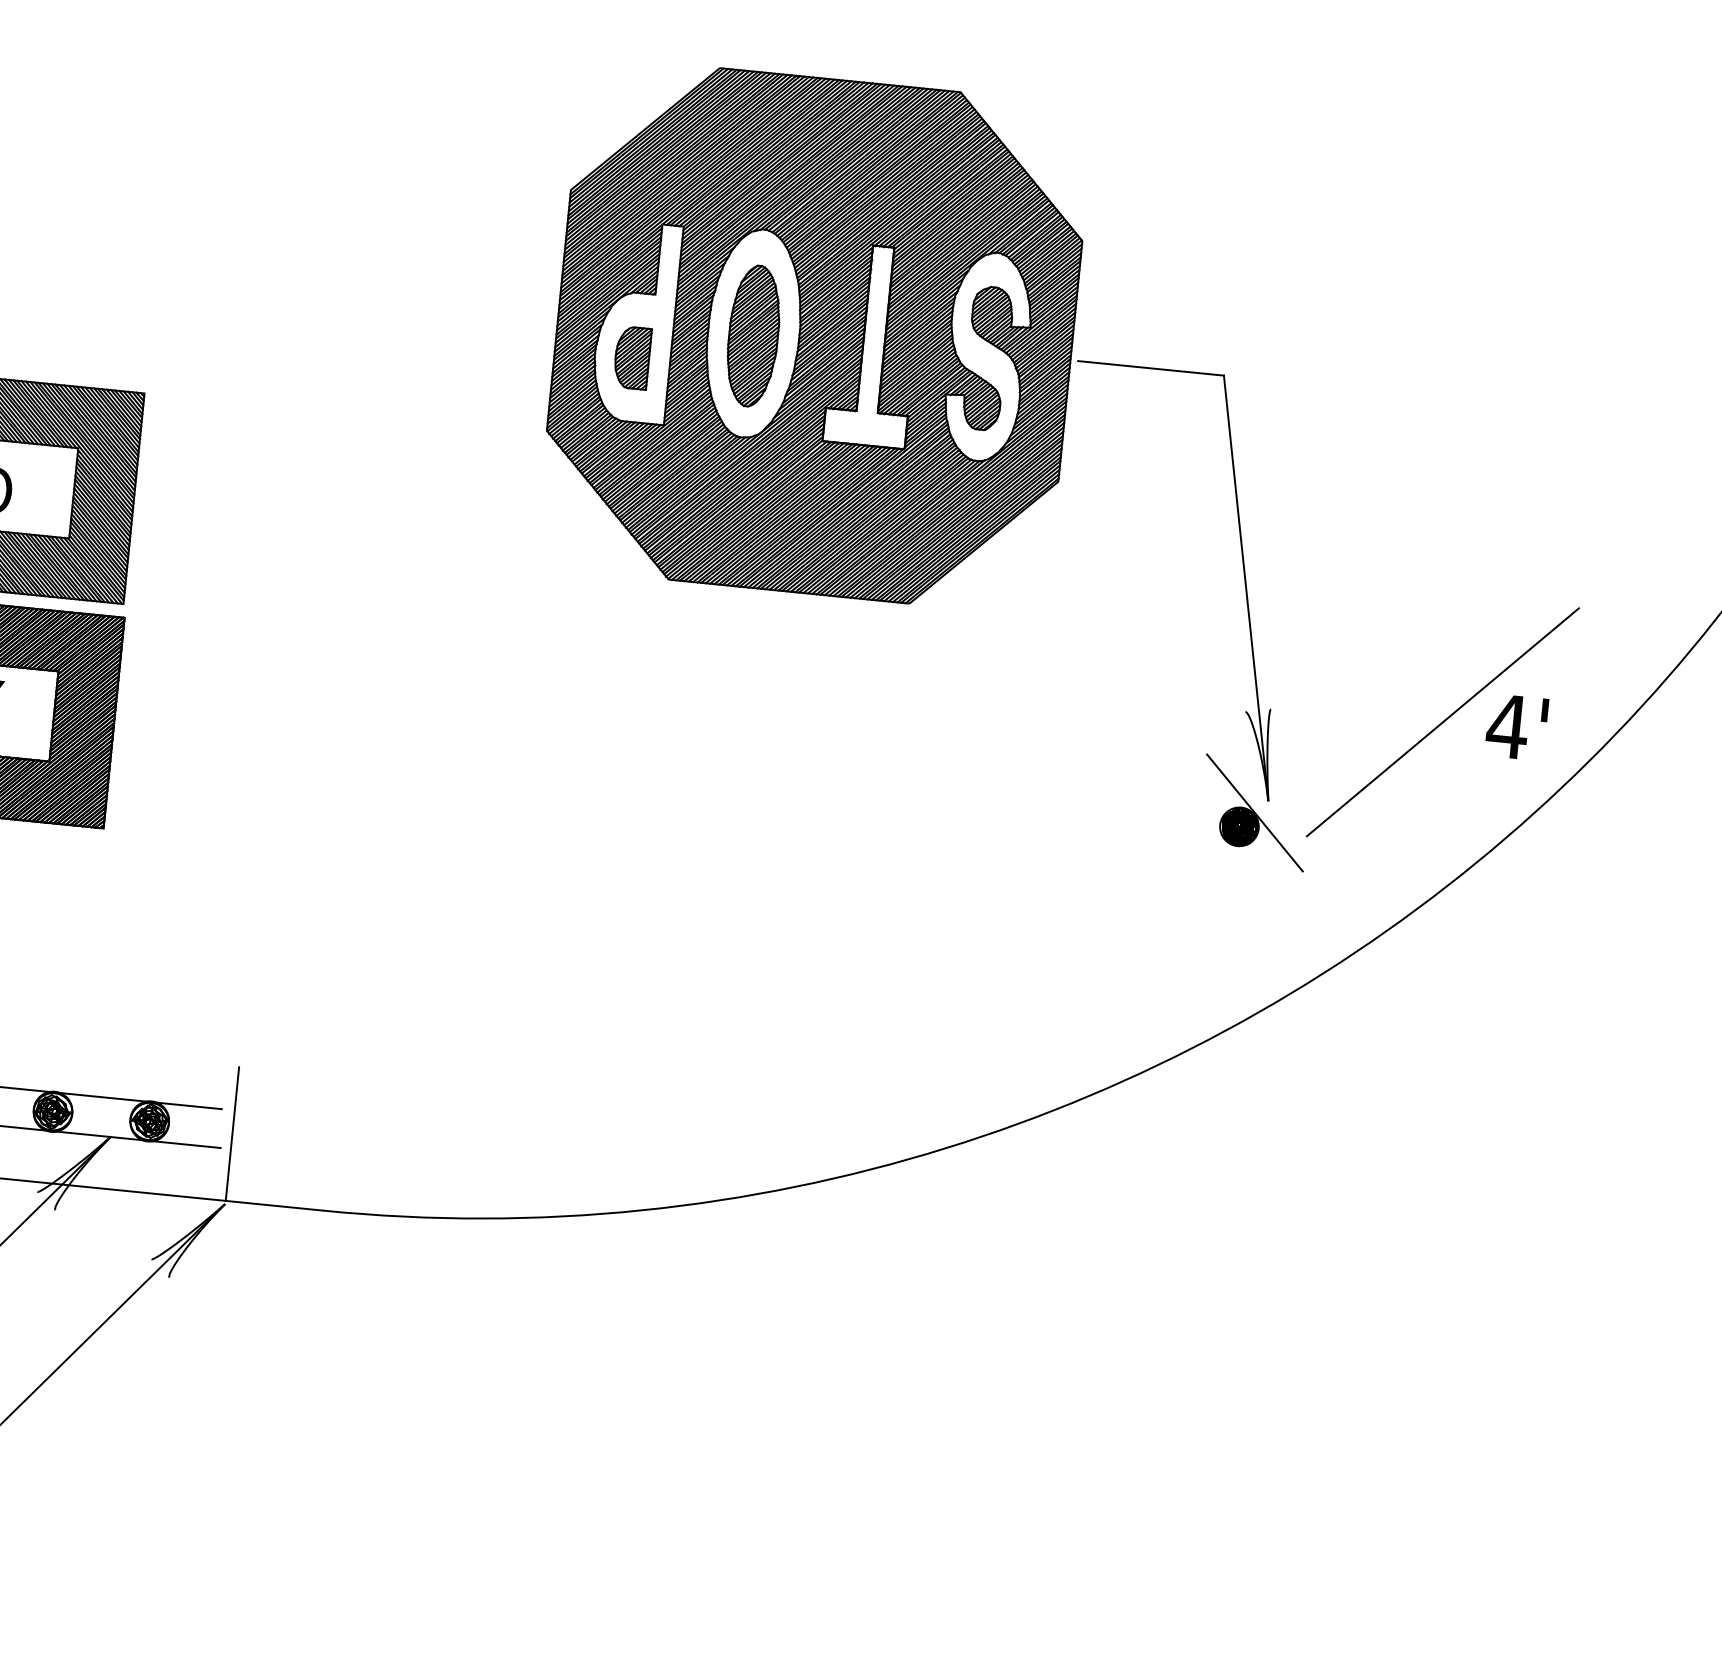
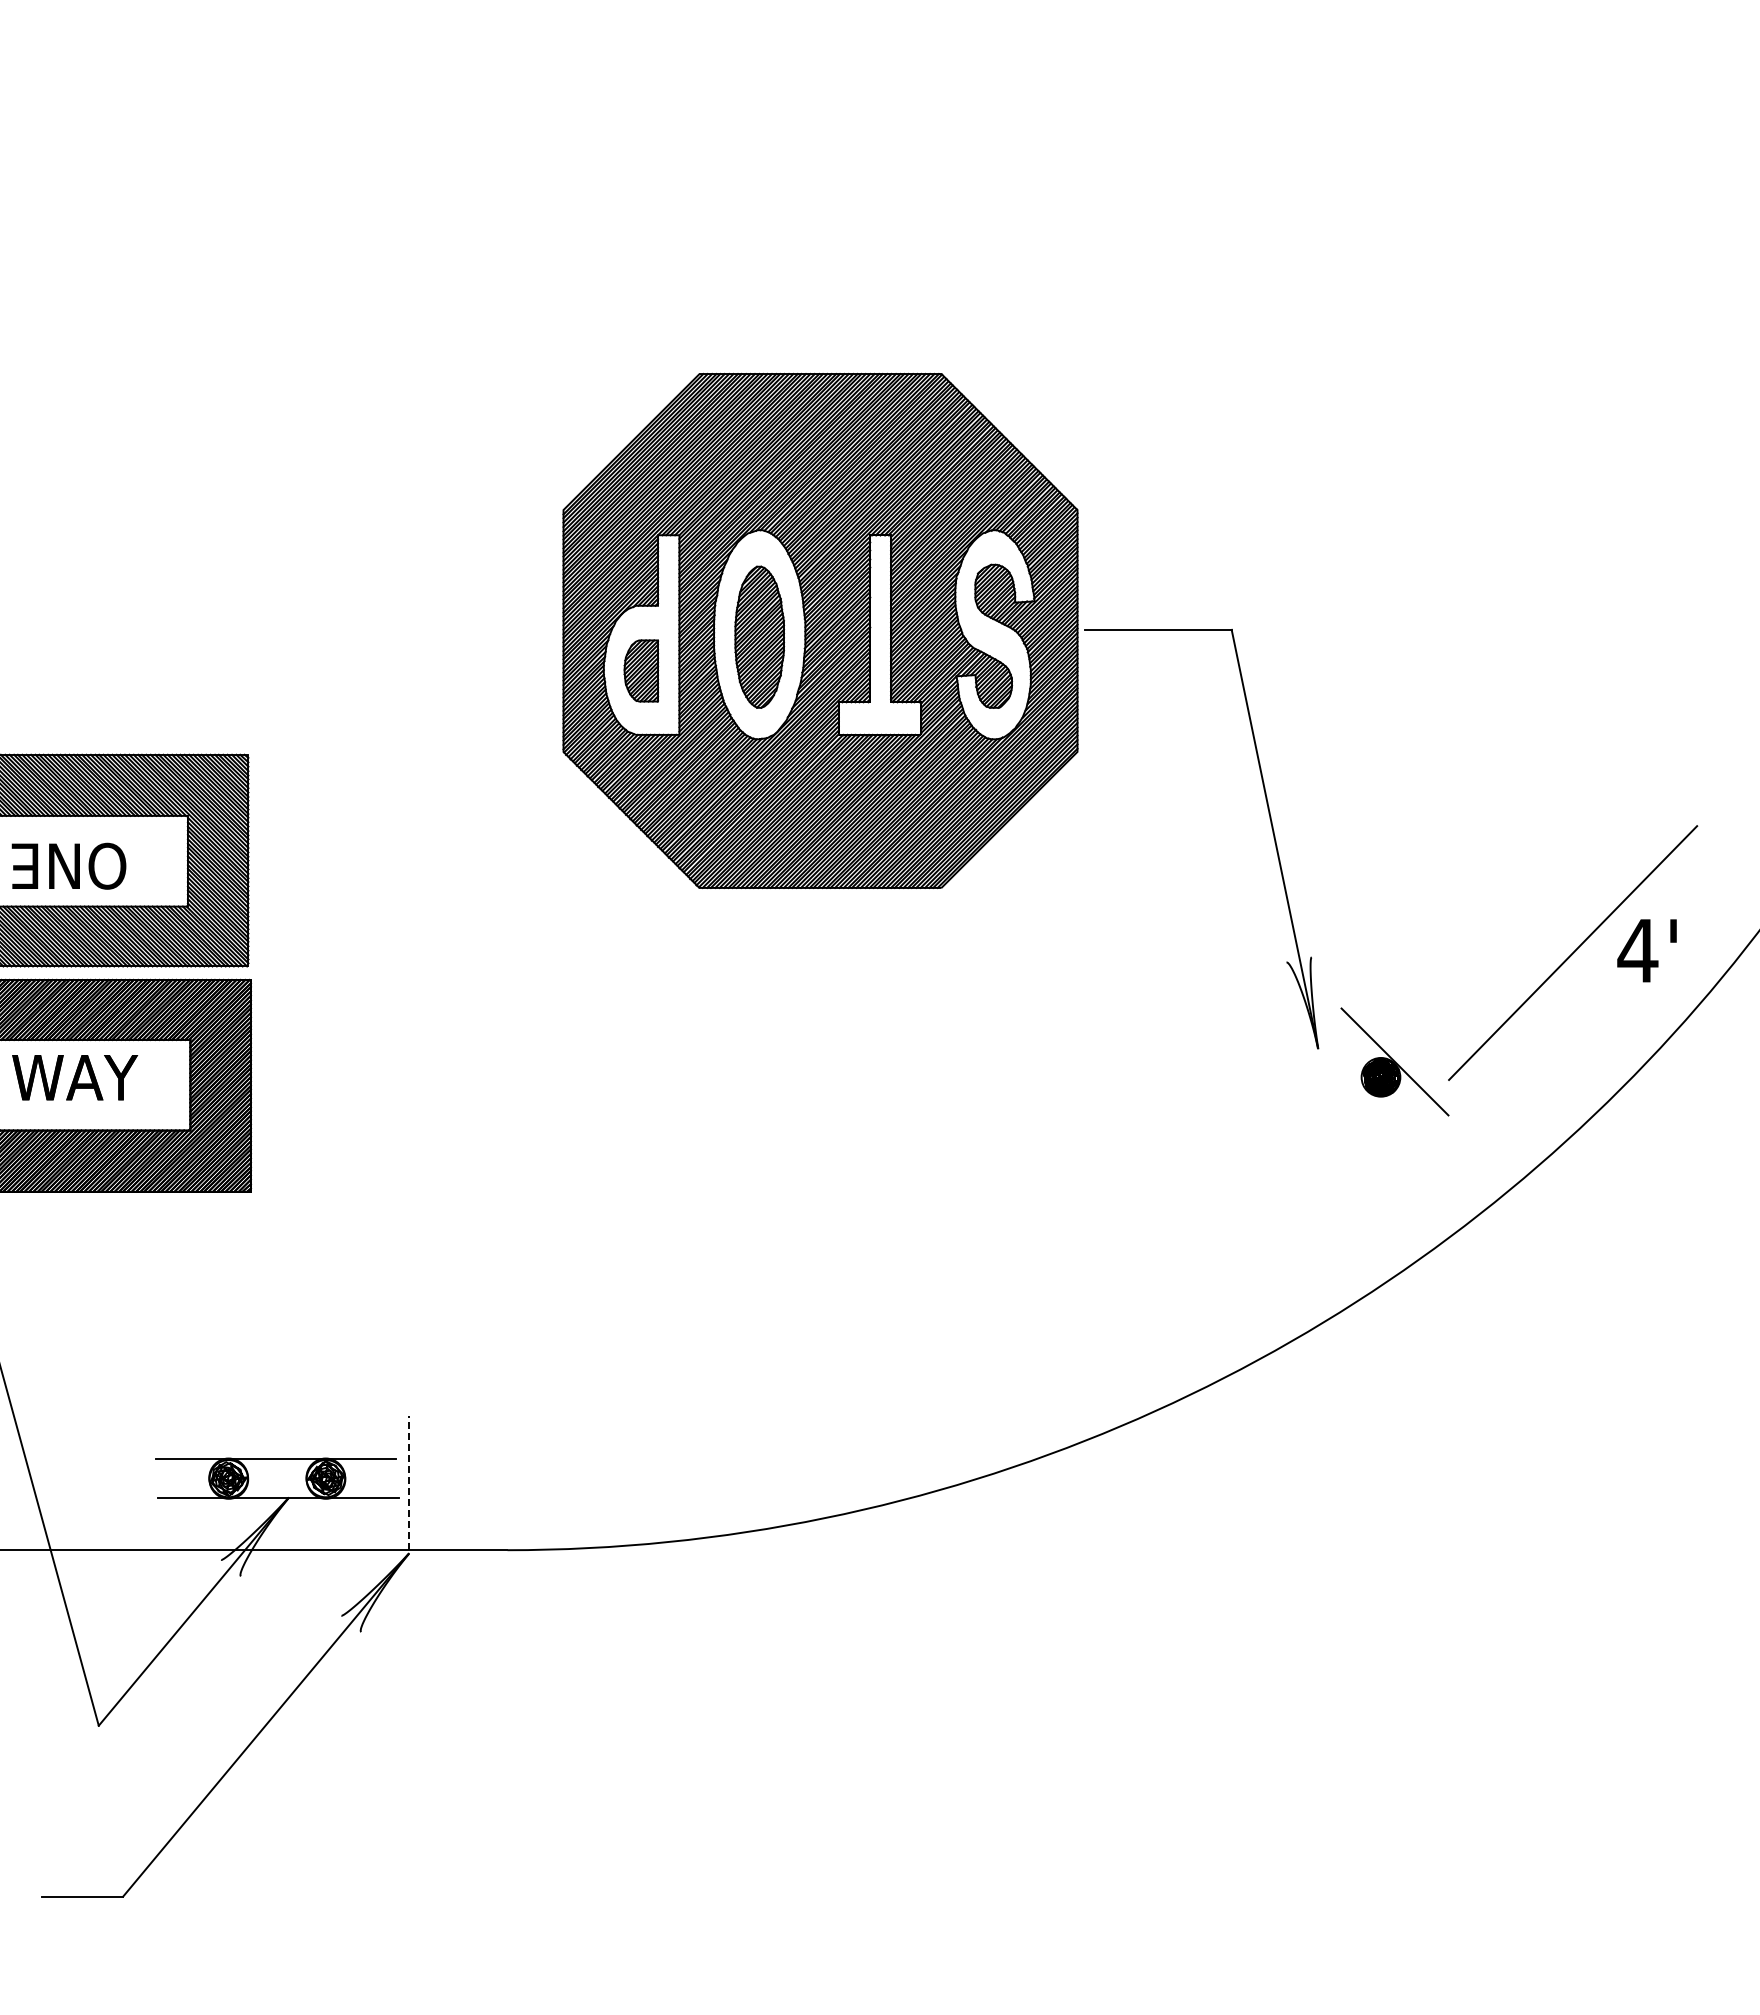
part: (926, 426) -> (940, 710), moved
line: (232, 1133) -> (409, 1482), solid -> dashed

